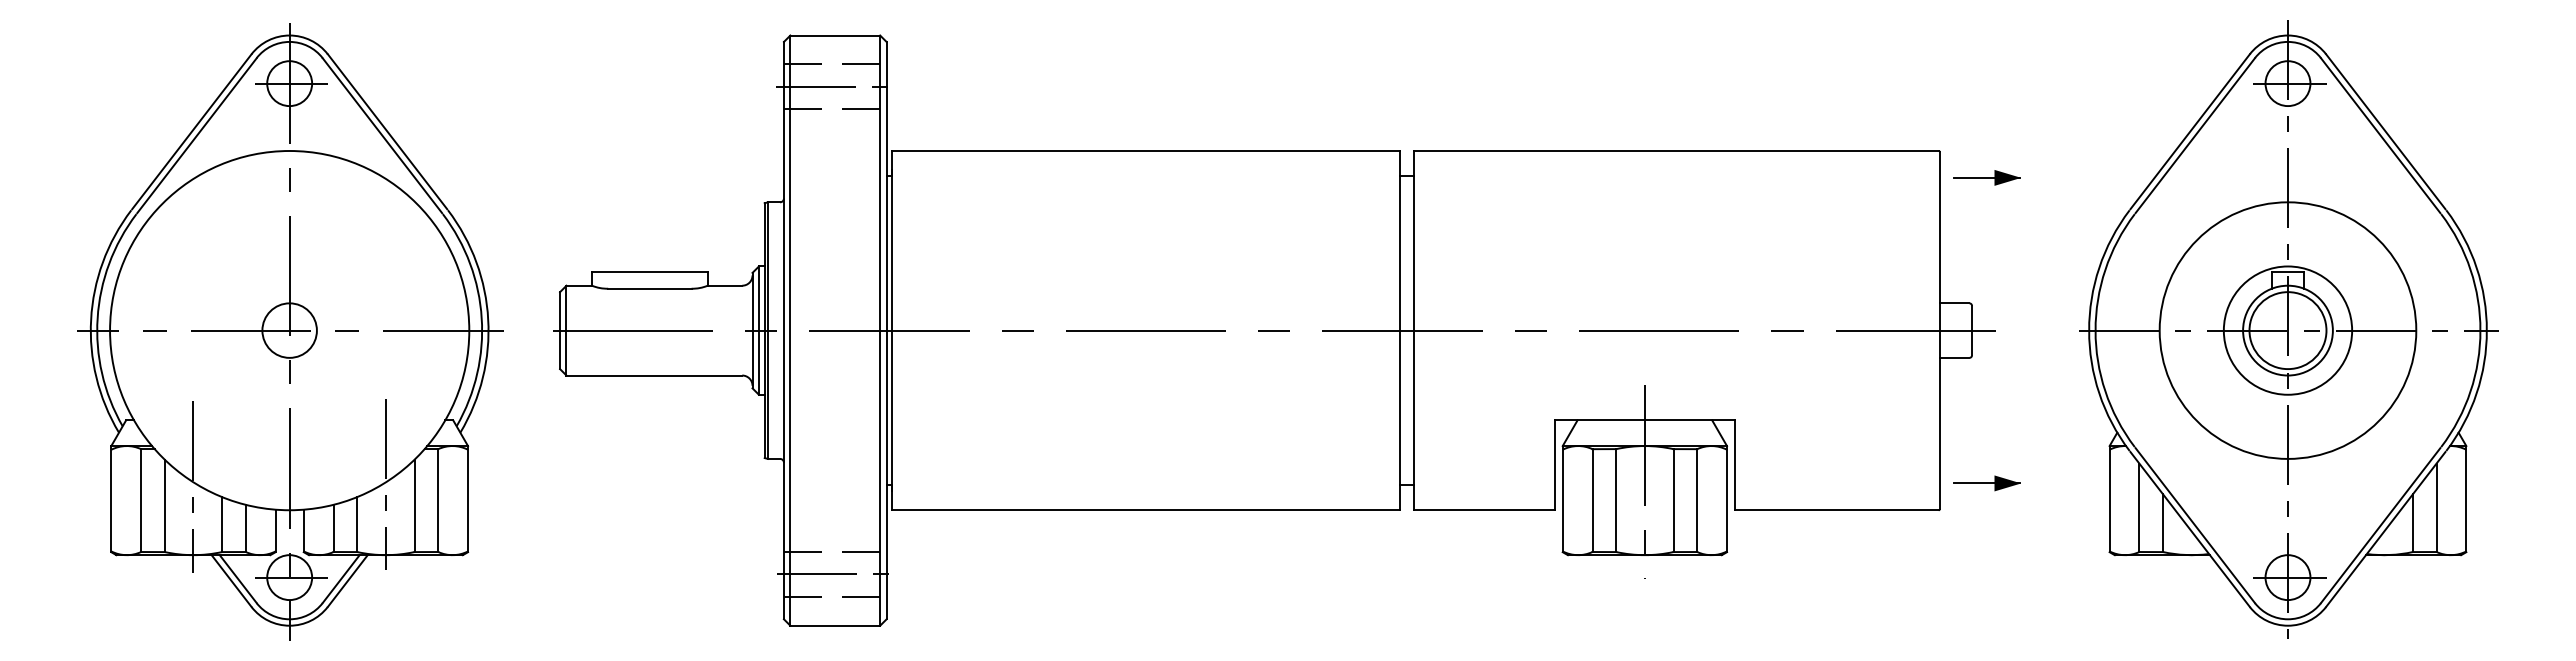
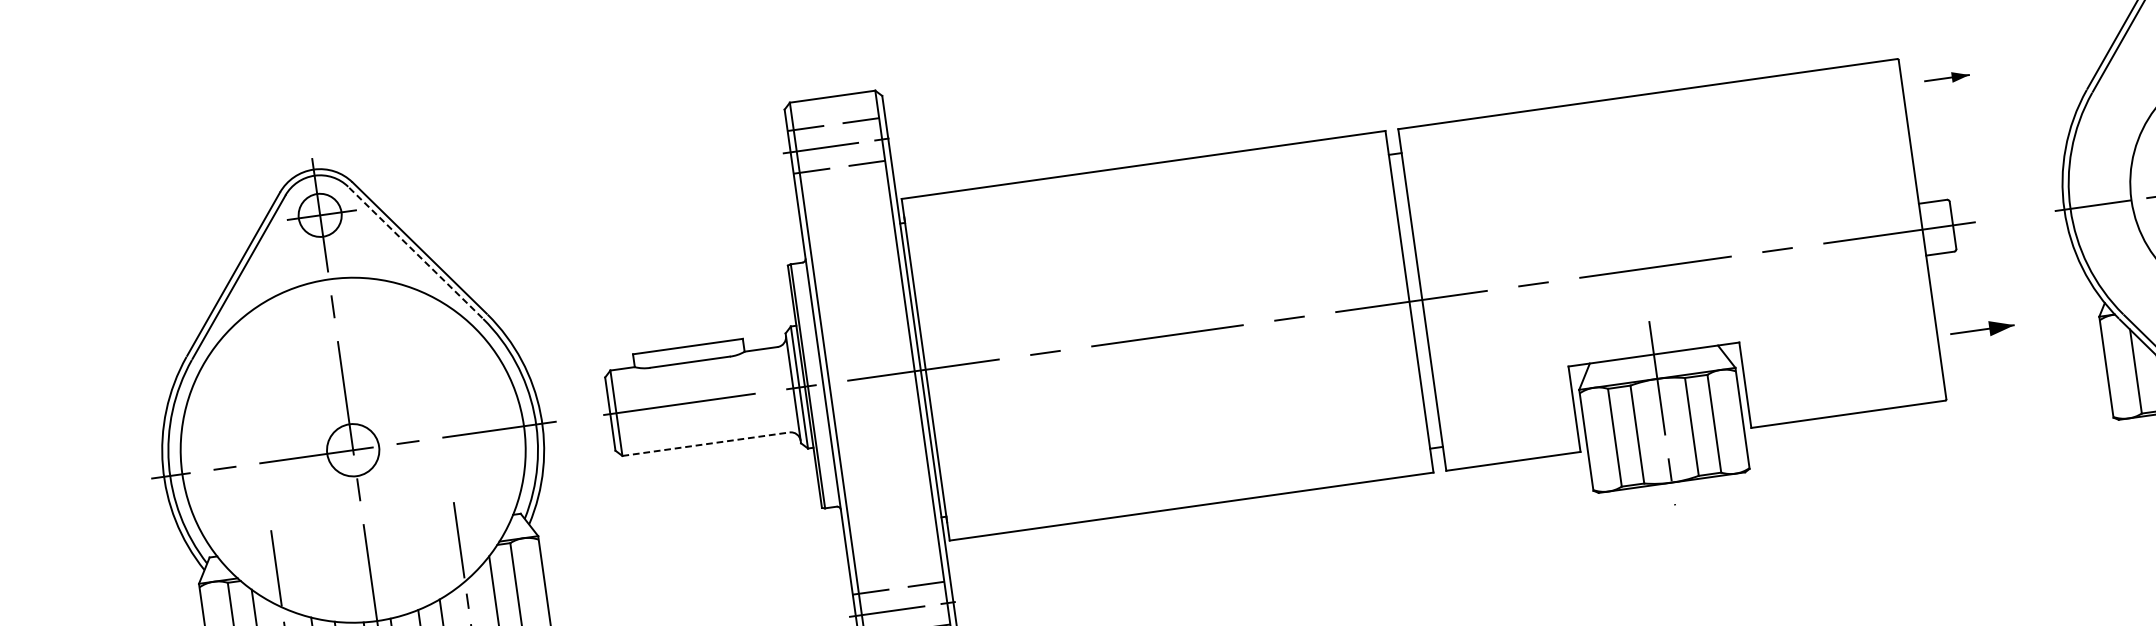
line: (382, 135) -> (415, 252), solid -> dashed
part: (1986, 177) -> (1946, 77), size x0.7
line: (654, 375) -> (706, 444), solid -> dashed
part: (1986, 483) -> (1981, 329), moved

